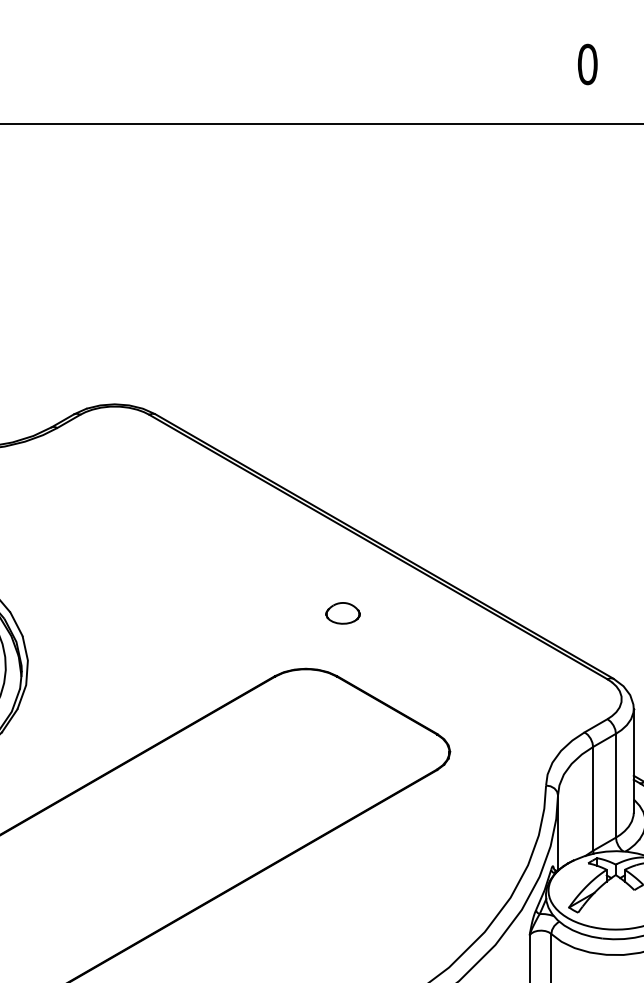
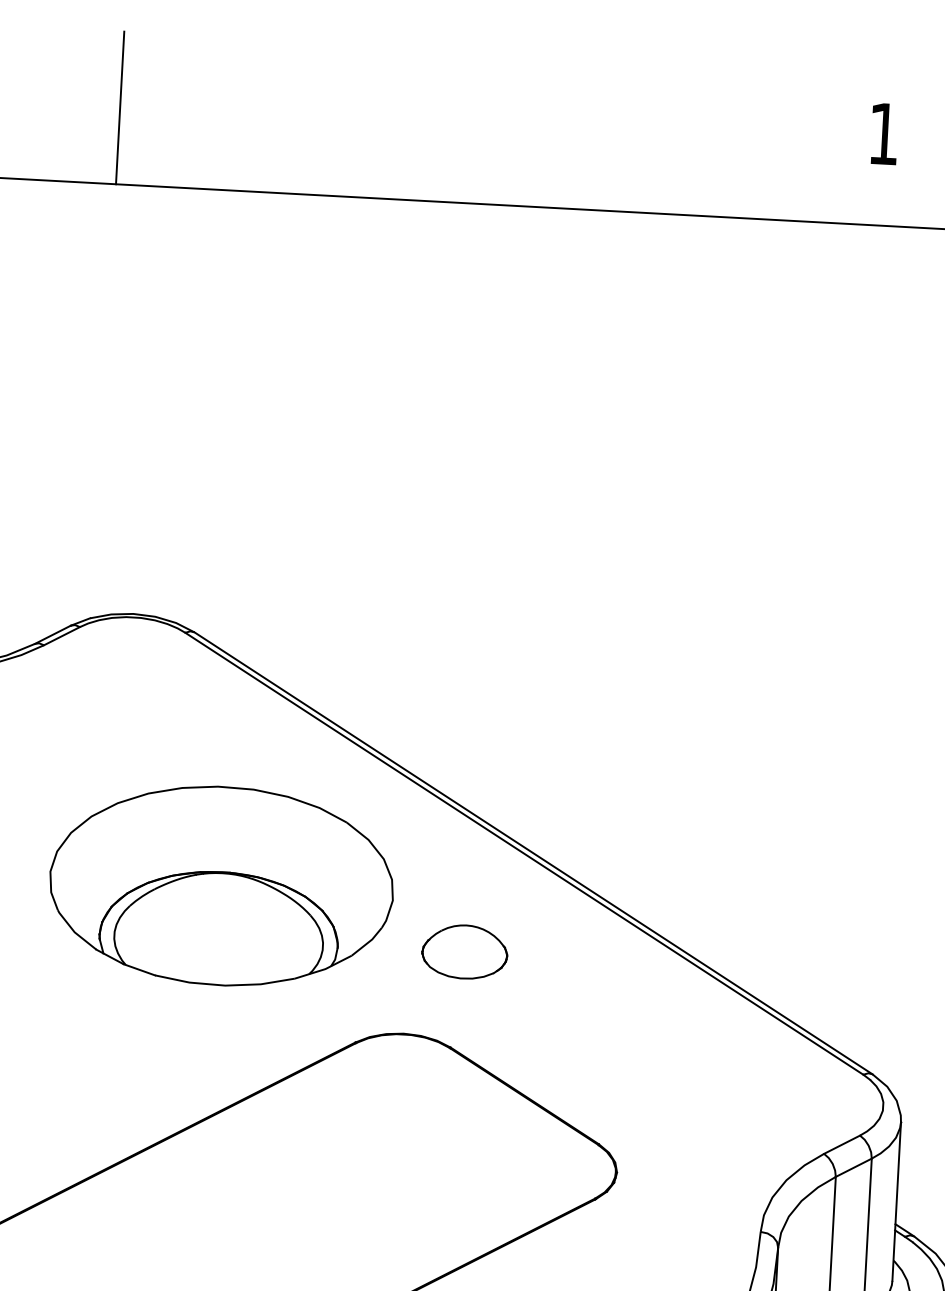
text: (587, 64) -> (883, 133), 0 -> 1
line: (88, 74) -> (120, 107), added
part: (181, 578) -> (220, 885), added
part: (342, 613) -> (464, 952), size x1.67

